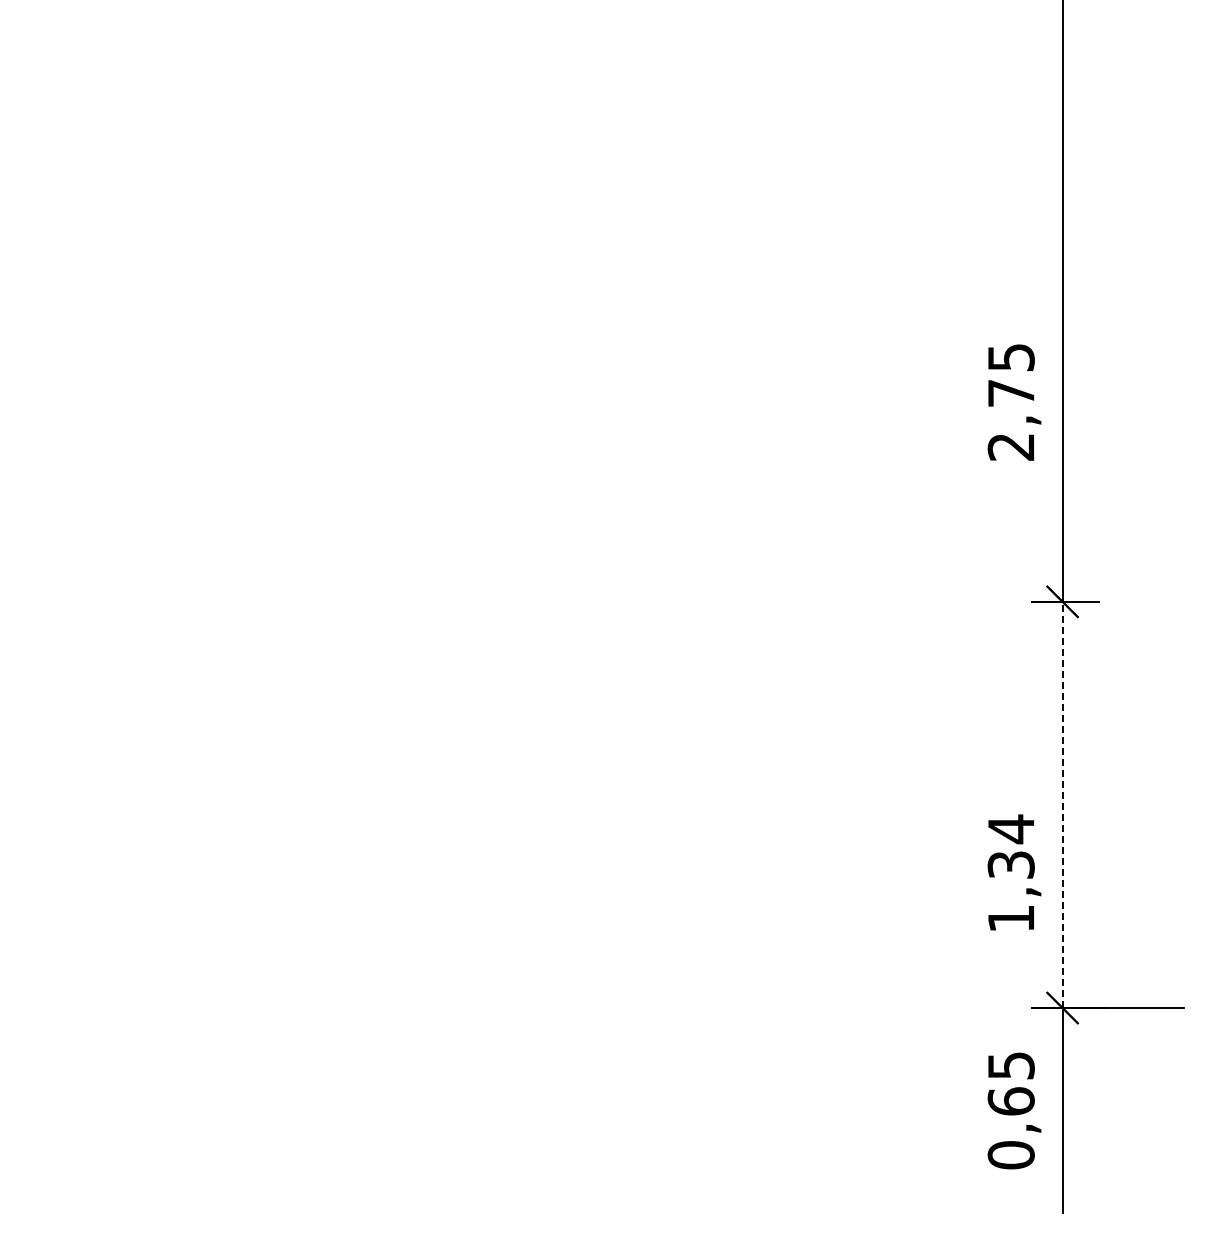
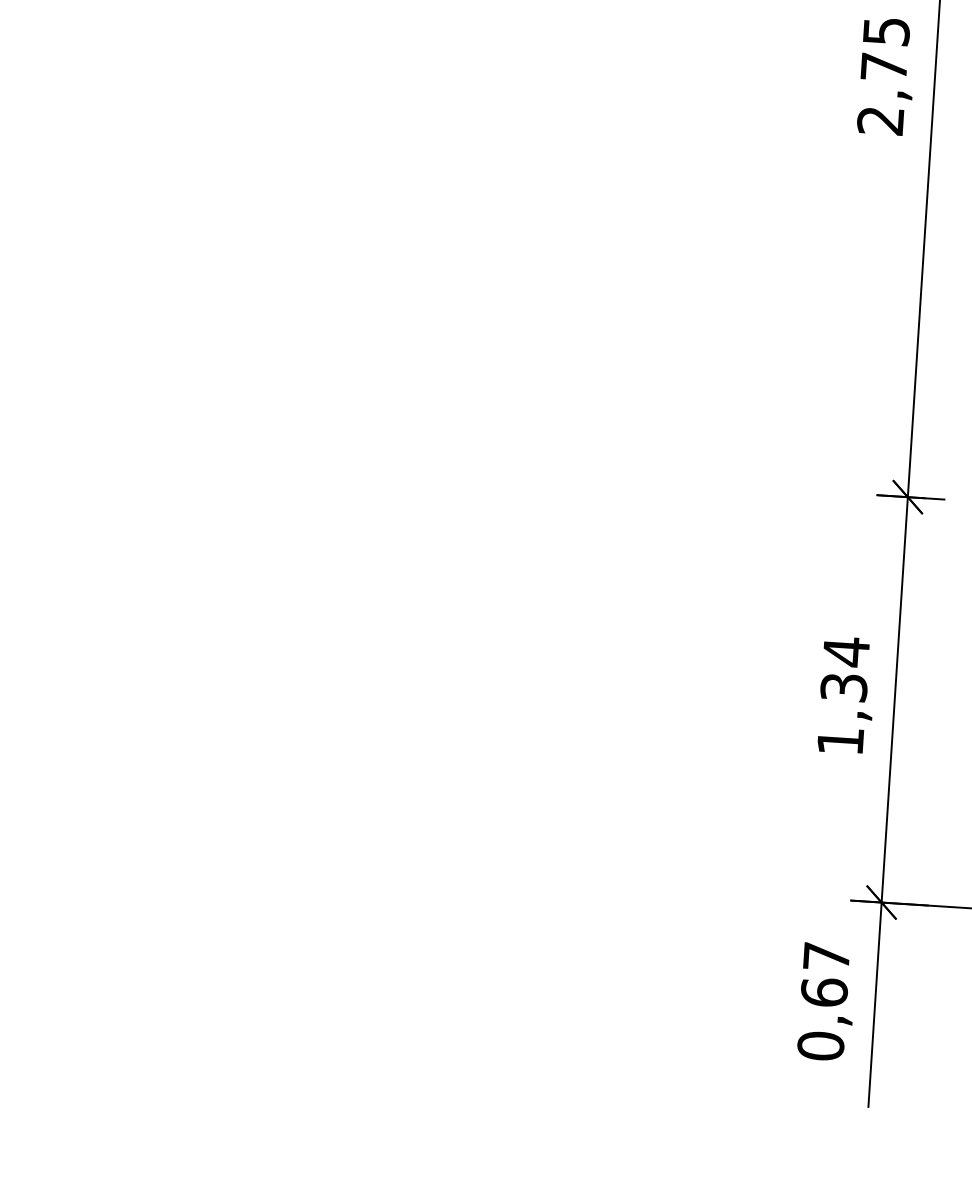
text: (1014, 402) -> (886, 76), moved
line: (1062, 804) -> (894, 699), dashed -> solid
text: (1014, 872) -> (846, 695), moved
text: (1011, 1065) -> (826, 956), 0,65 -> 0,67

